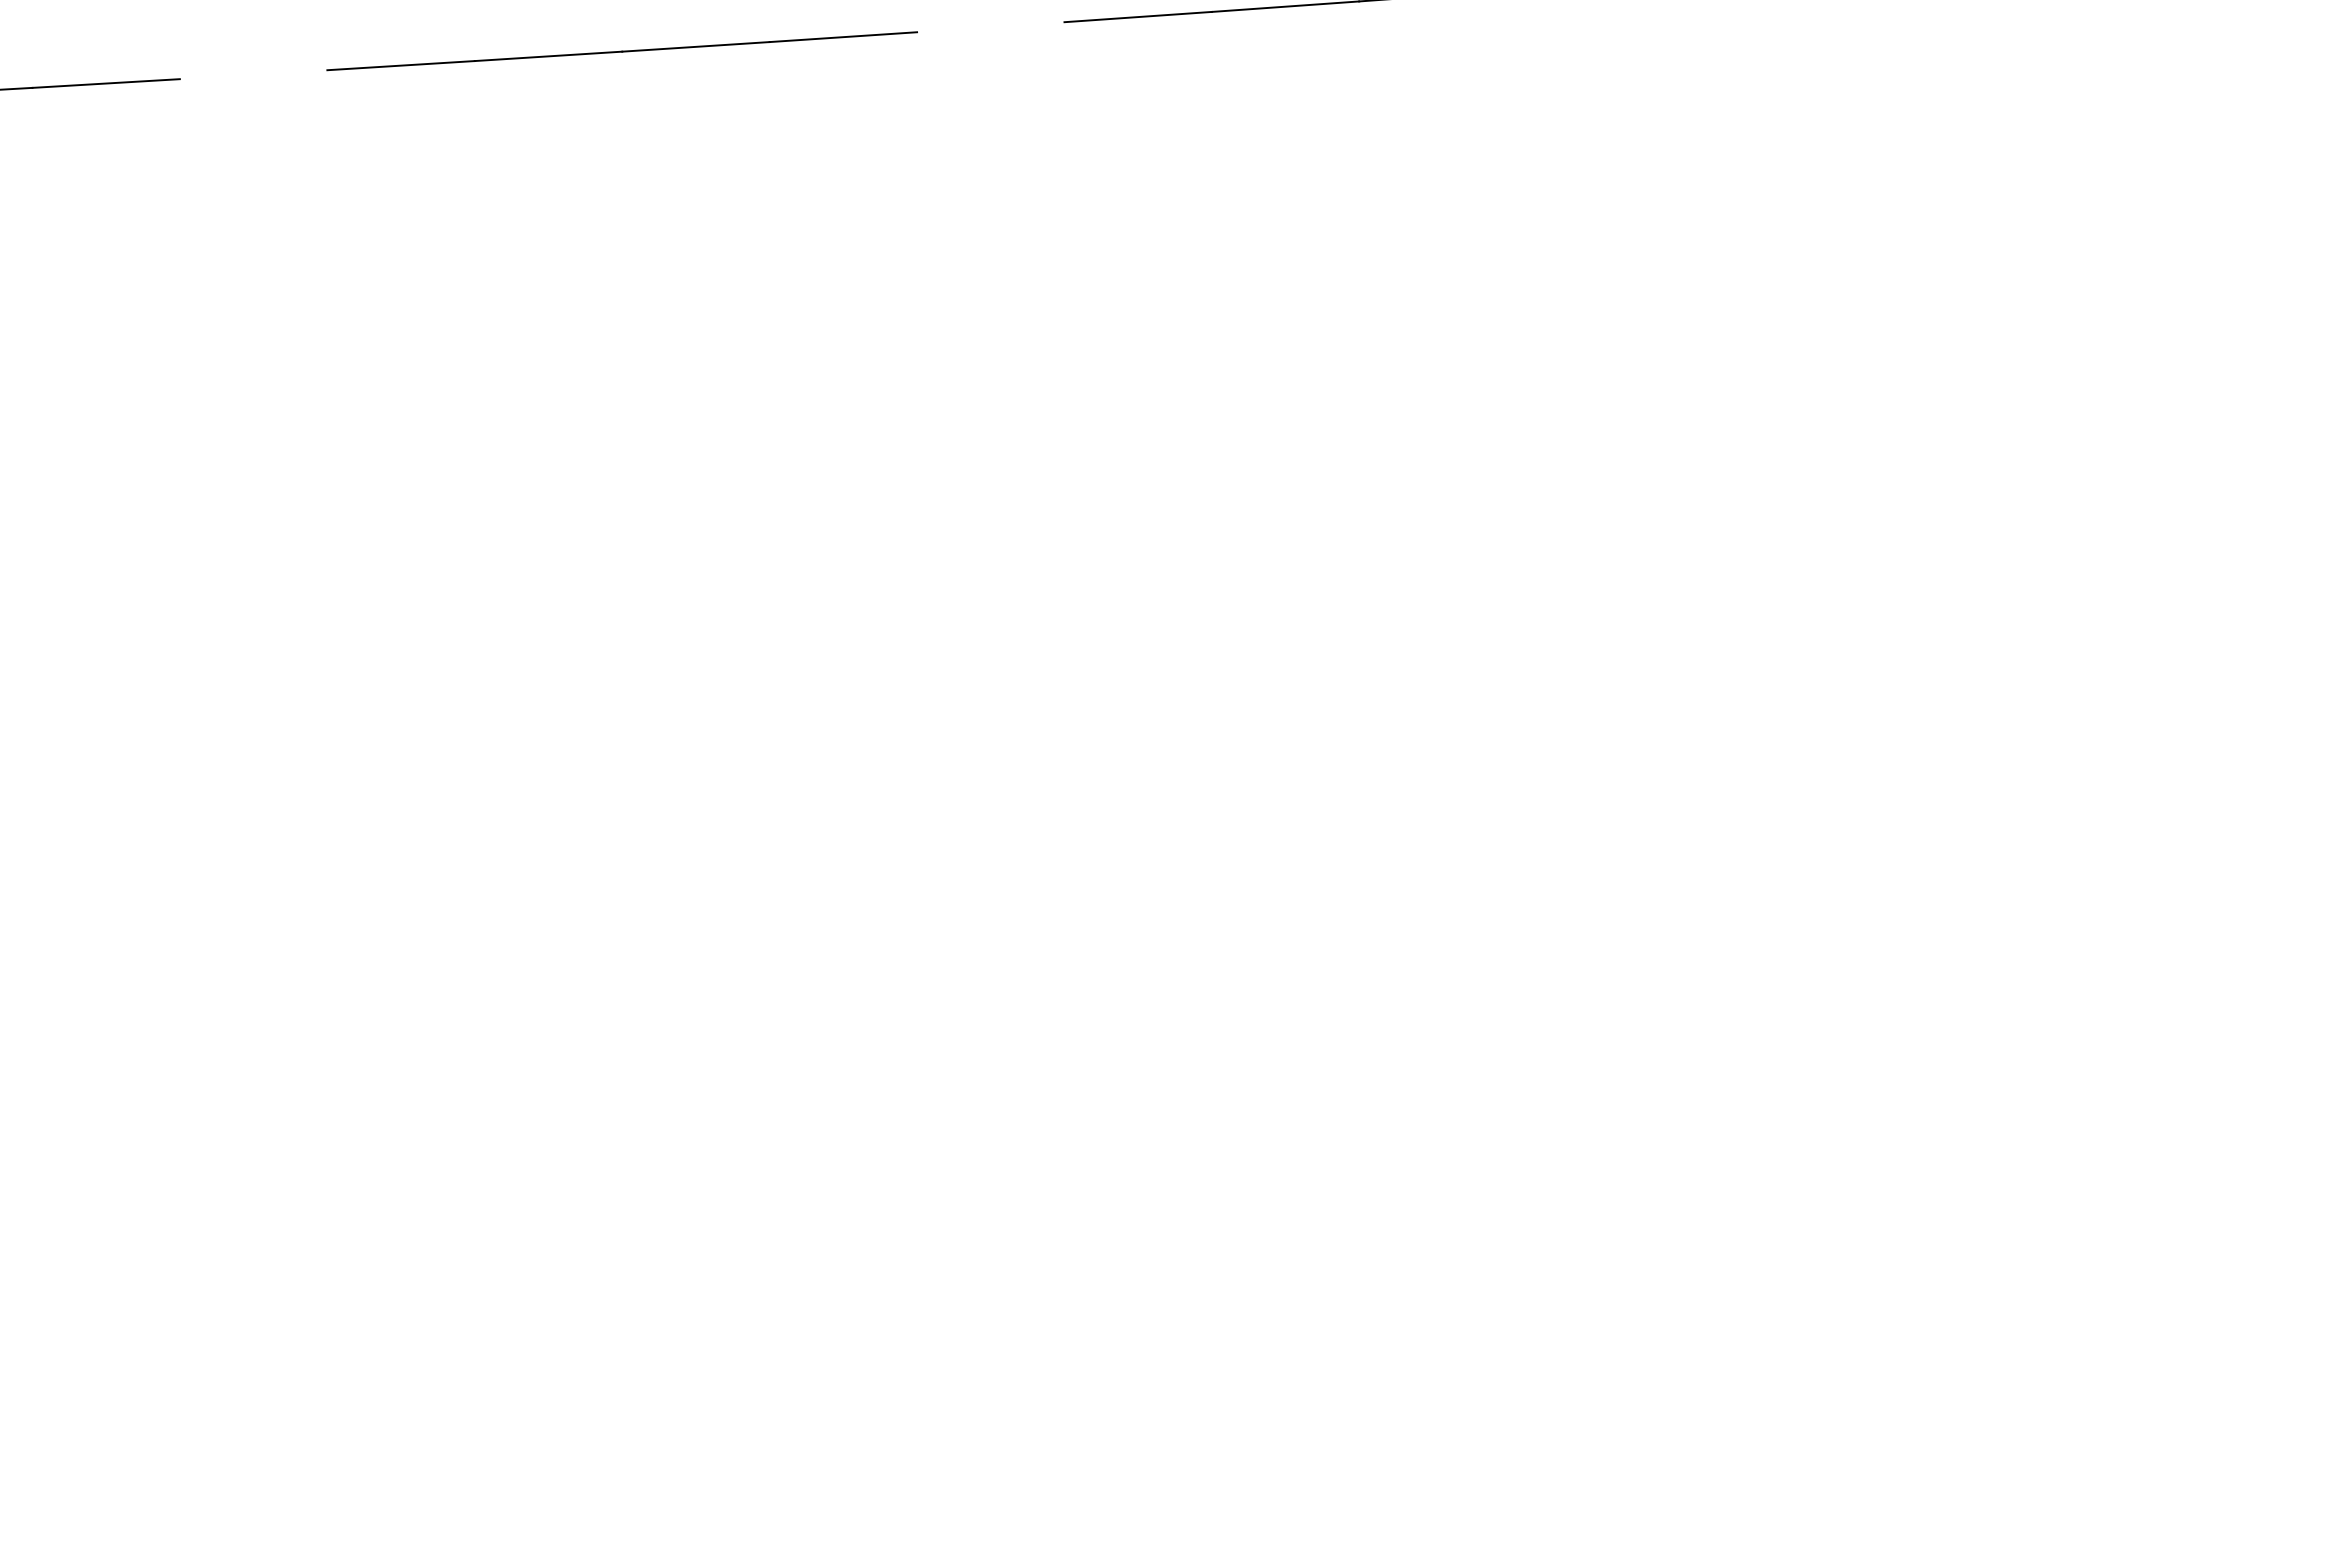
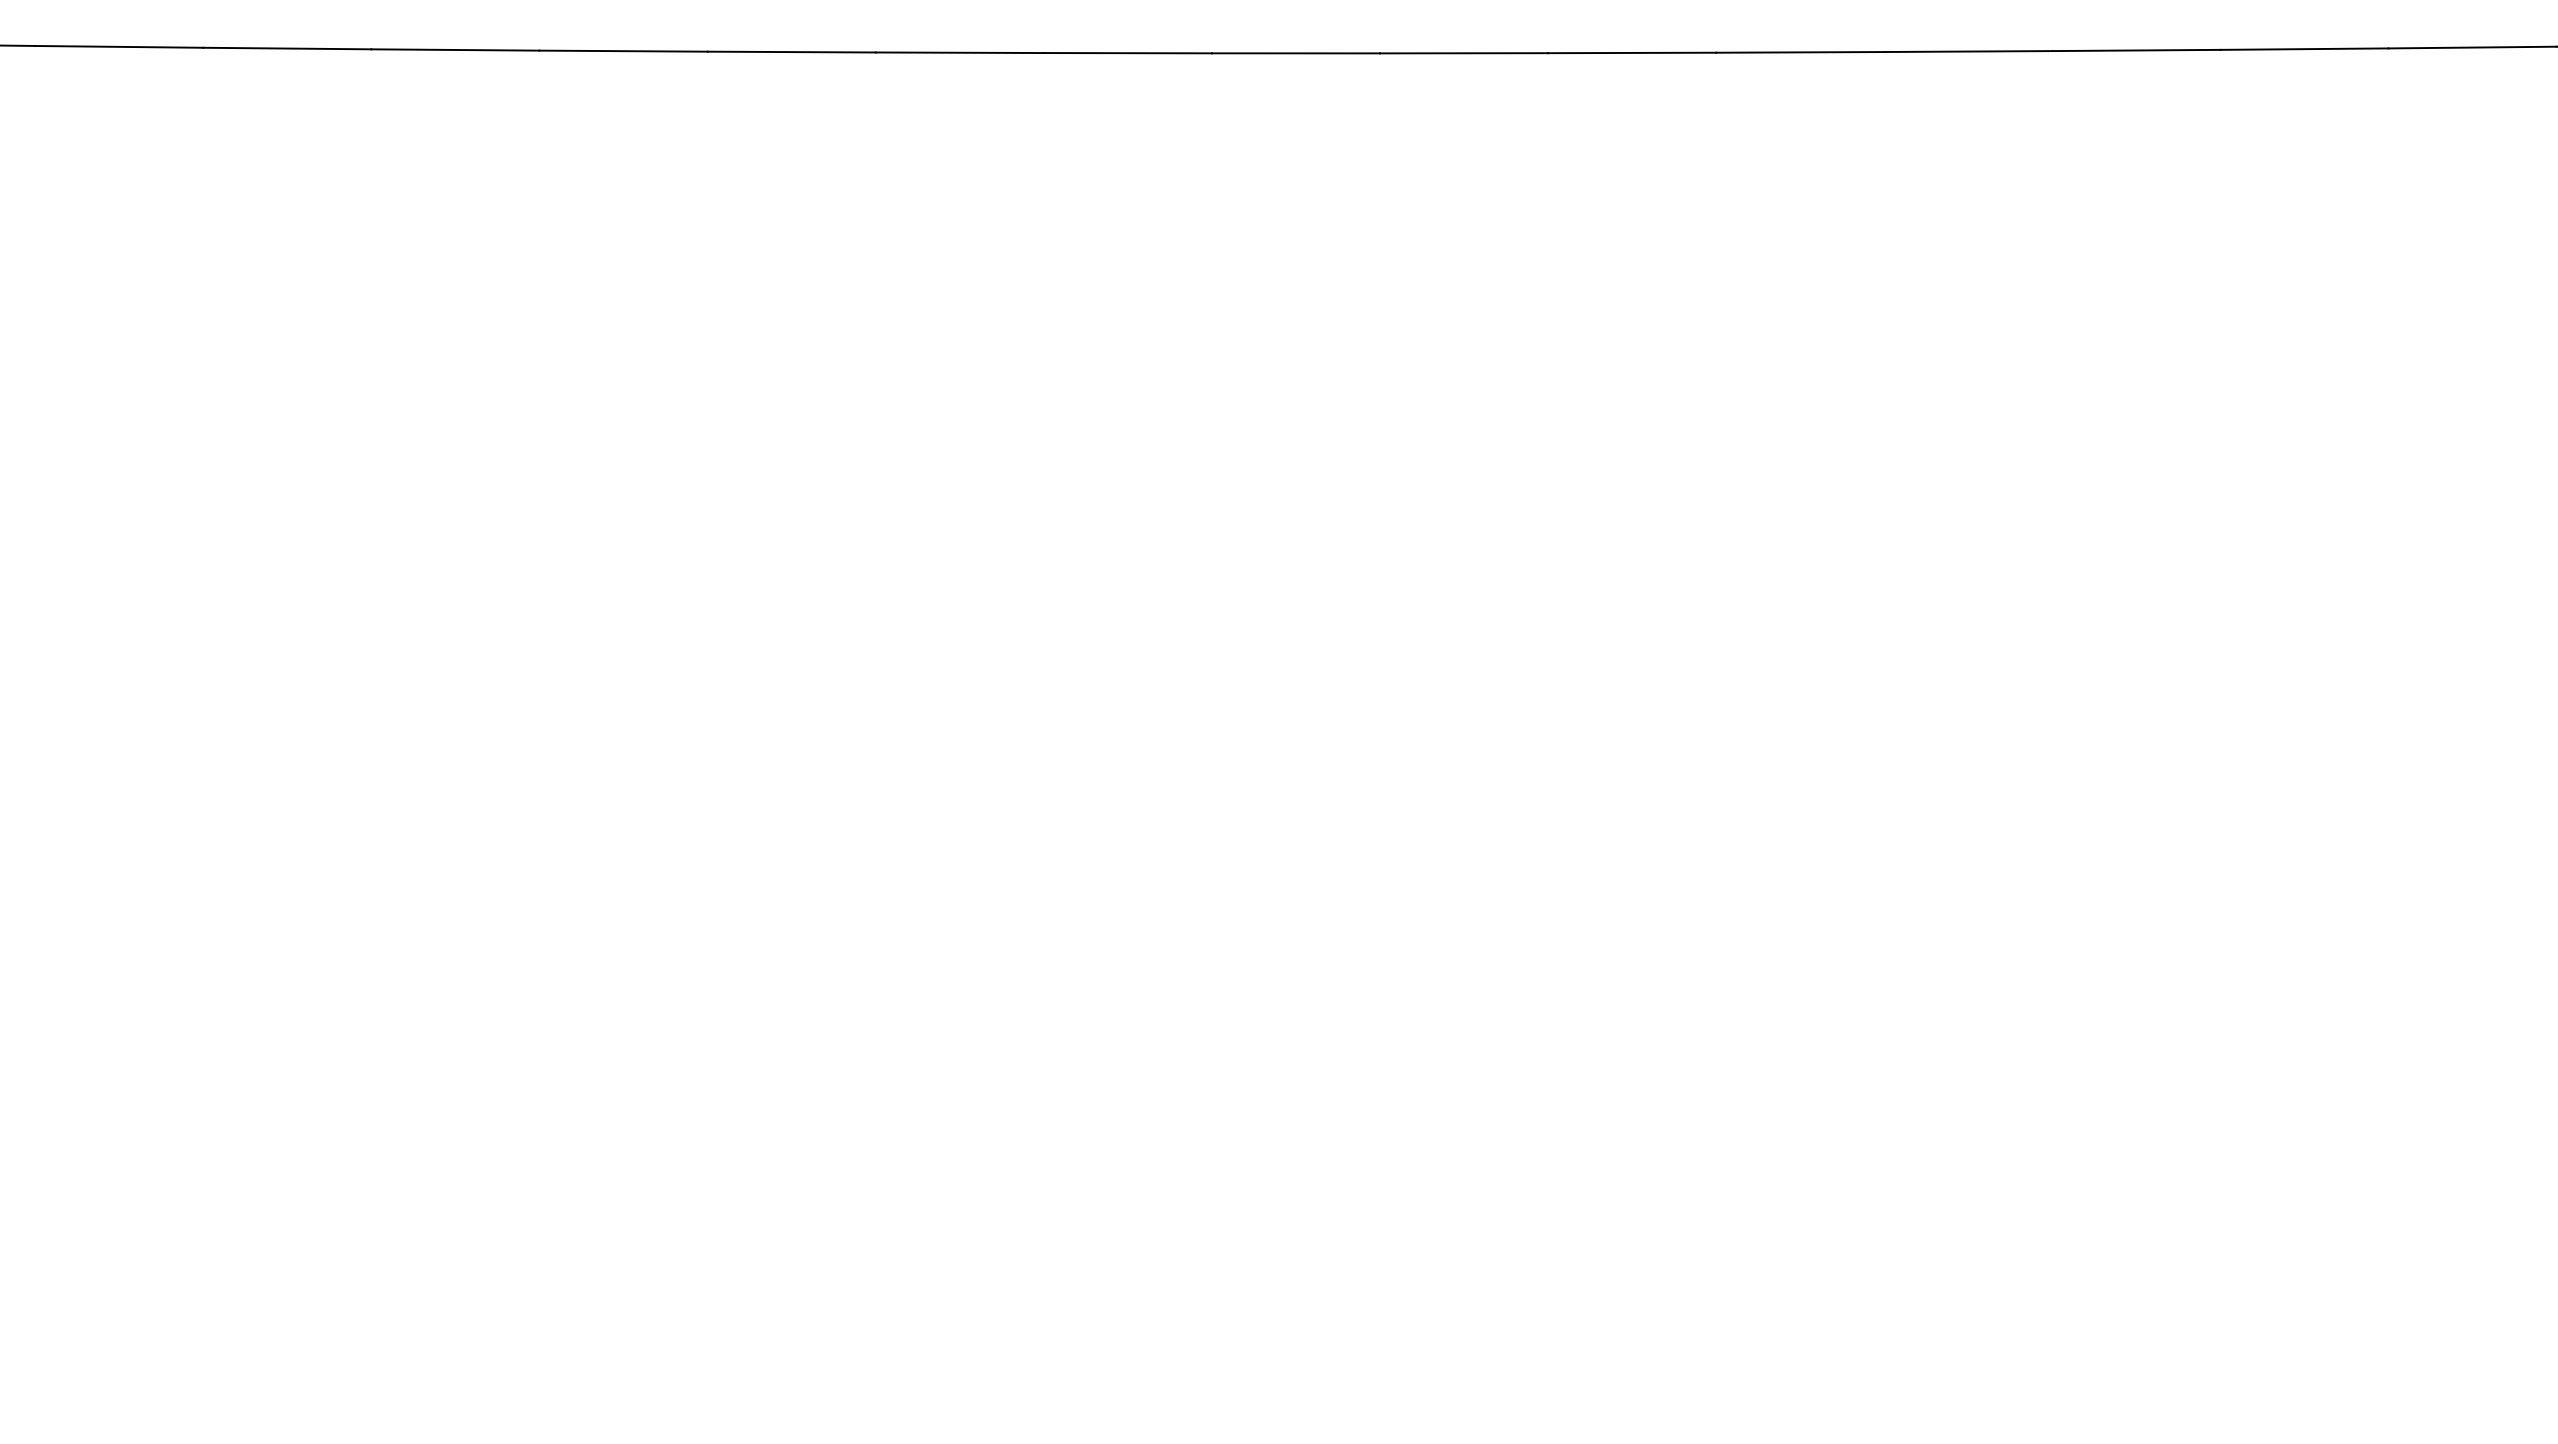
line: (990, 27) -> (1127, 53), added
line: (253, 74) -> (287, 48), added

